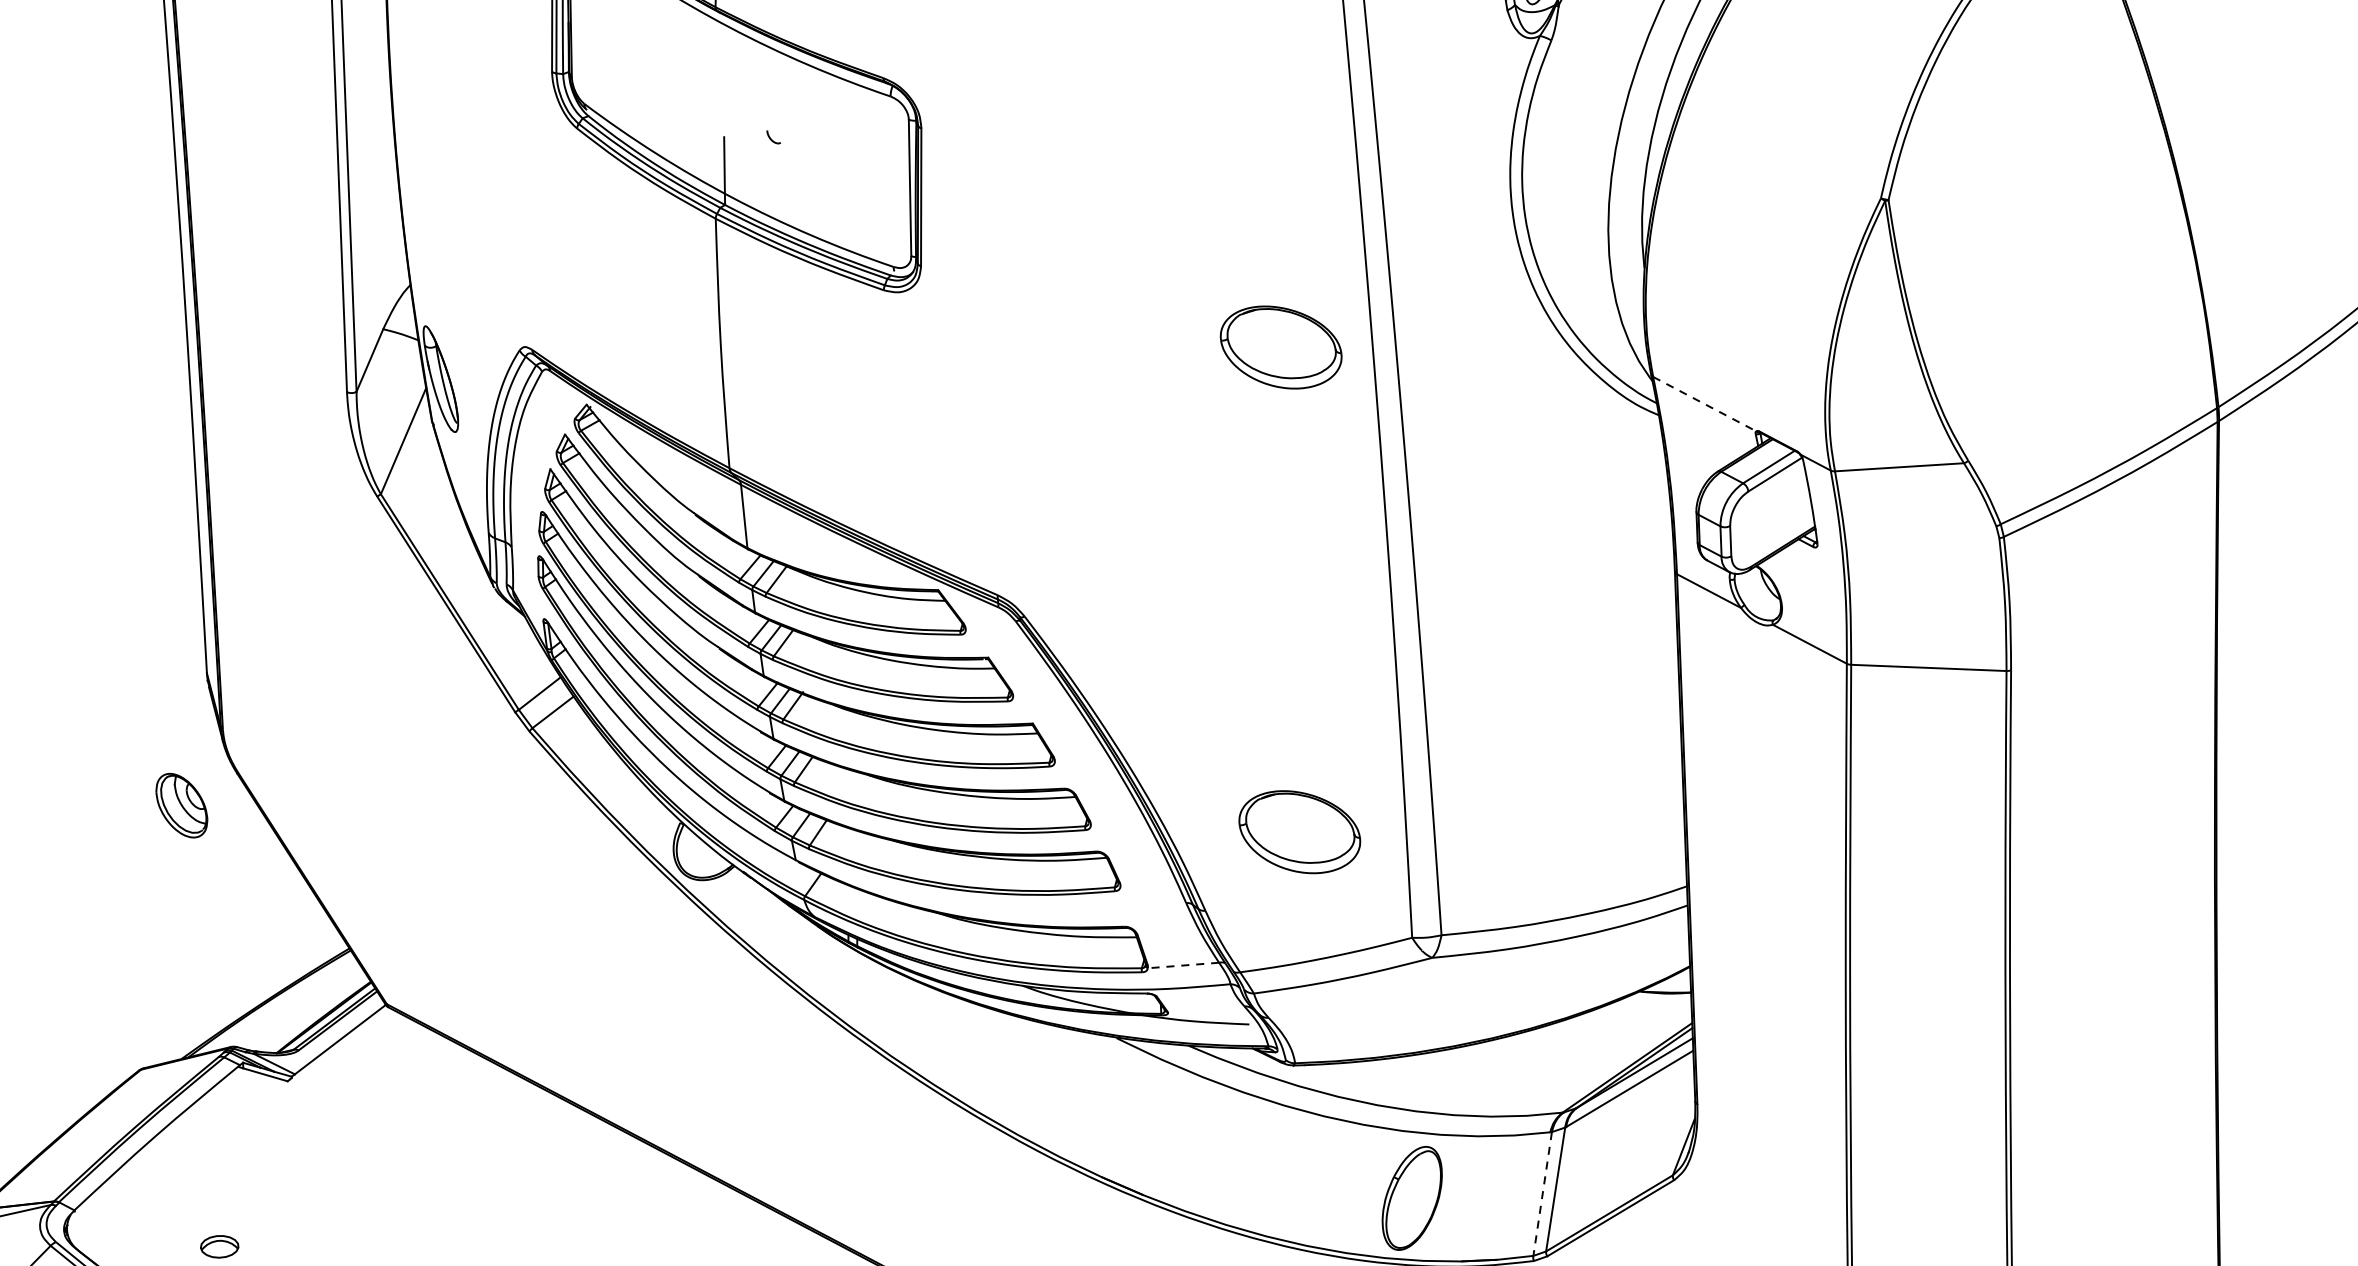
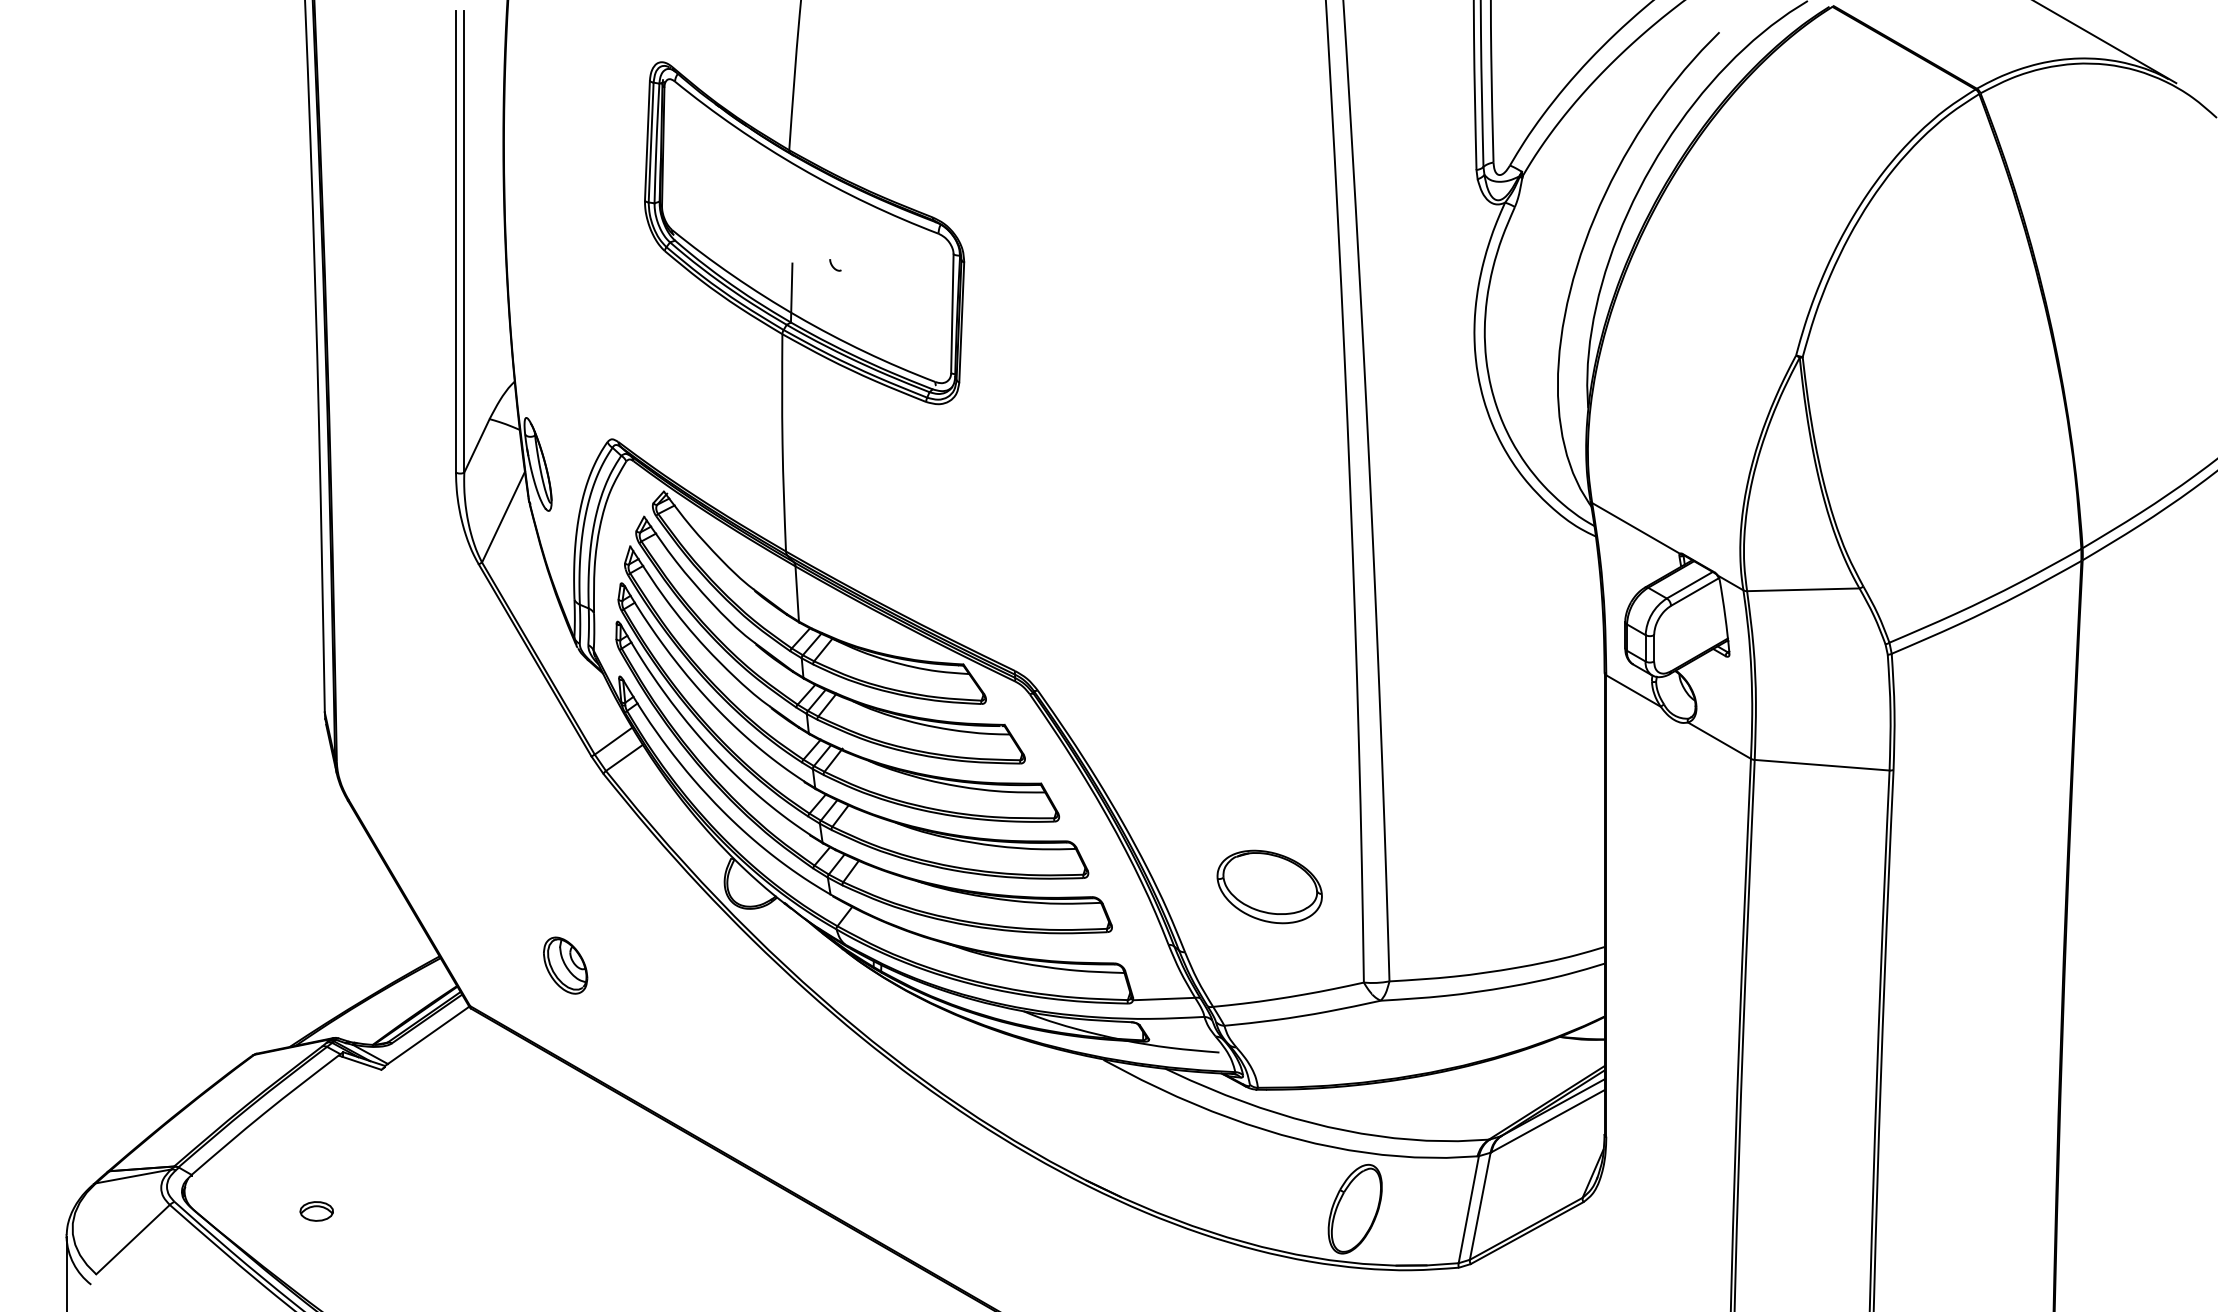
part: (1280, 346) -> (1269, 464), removed
line: (1705, 404) -> (1636, 528), dashed -> solid
part: (181, 805) -> (565, 965), moved
line: (1182, 966) -> (1163, 999), dashed -> solid
line: (1542, 1194) -> (1468, 1210), dashed -> solid

